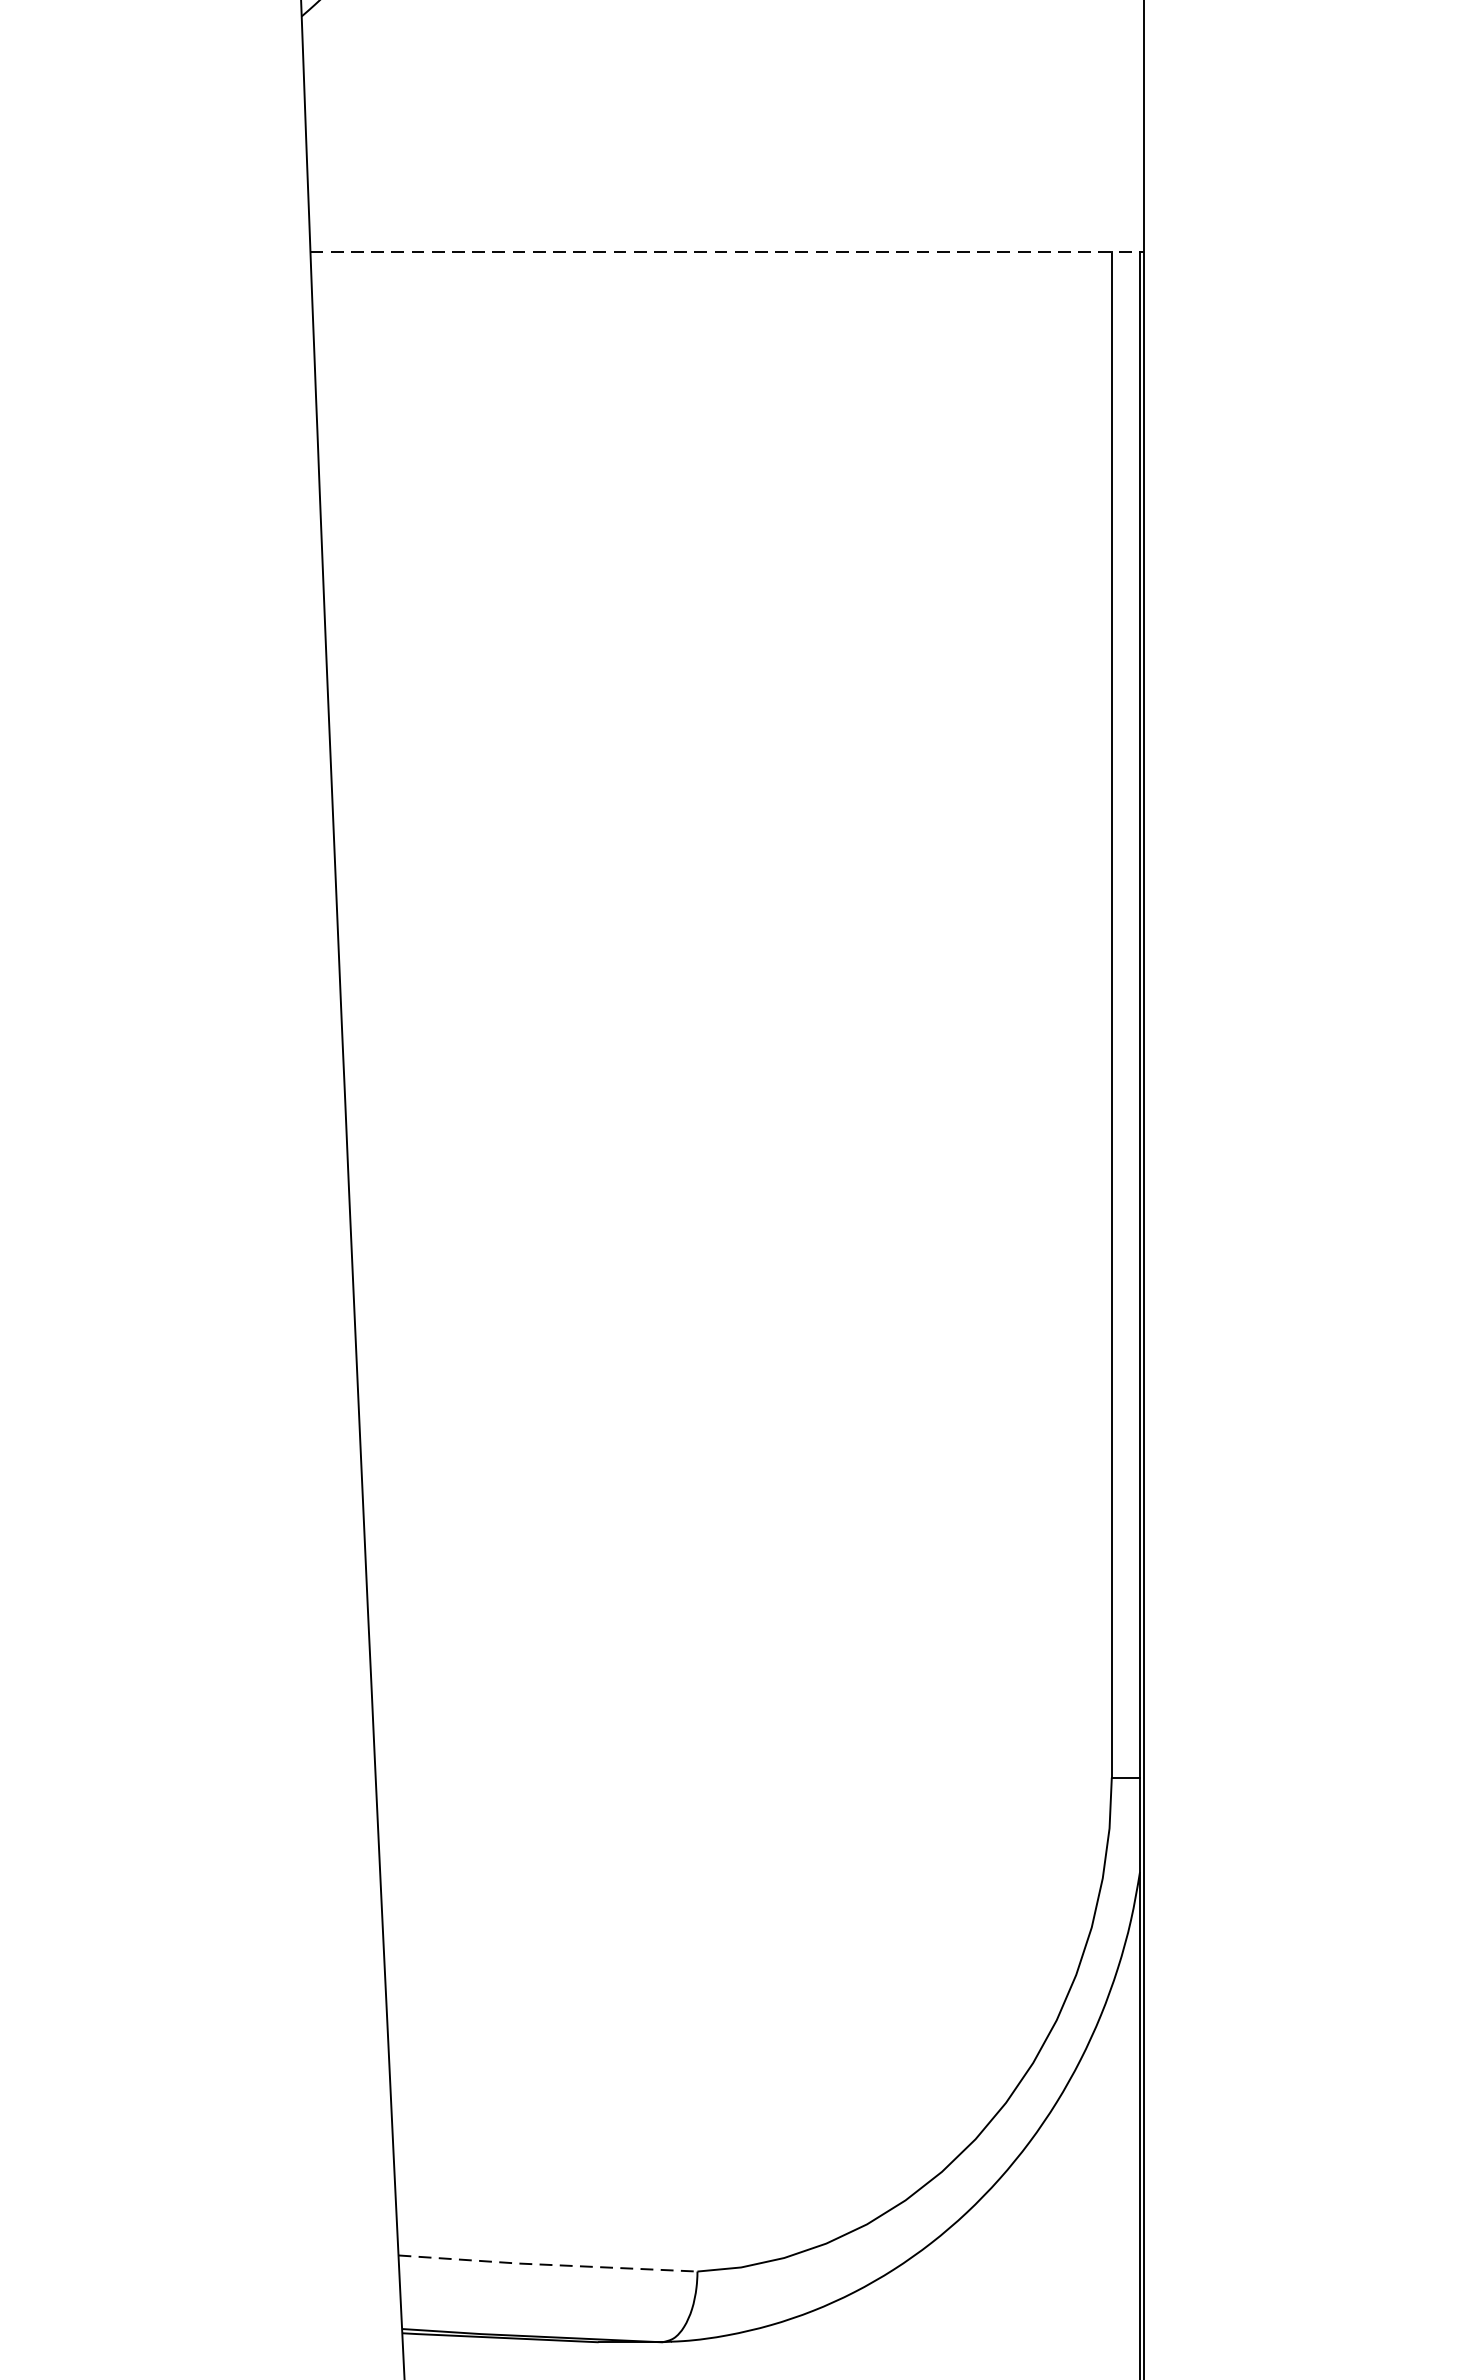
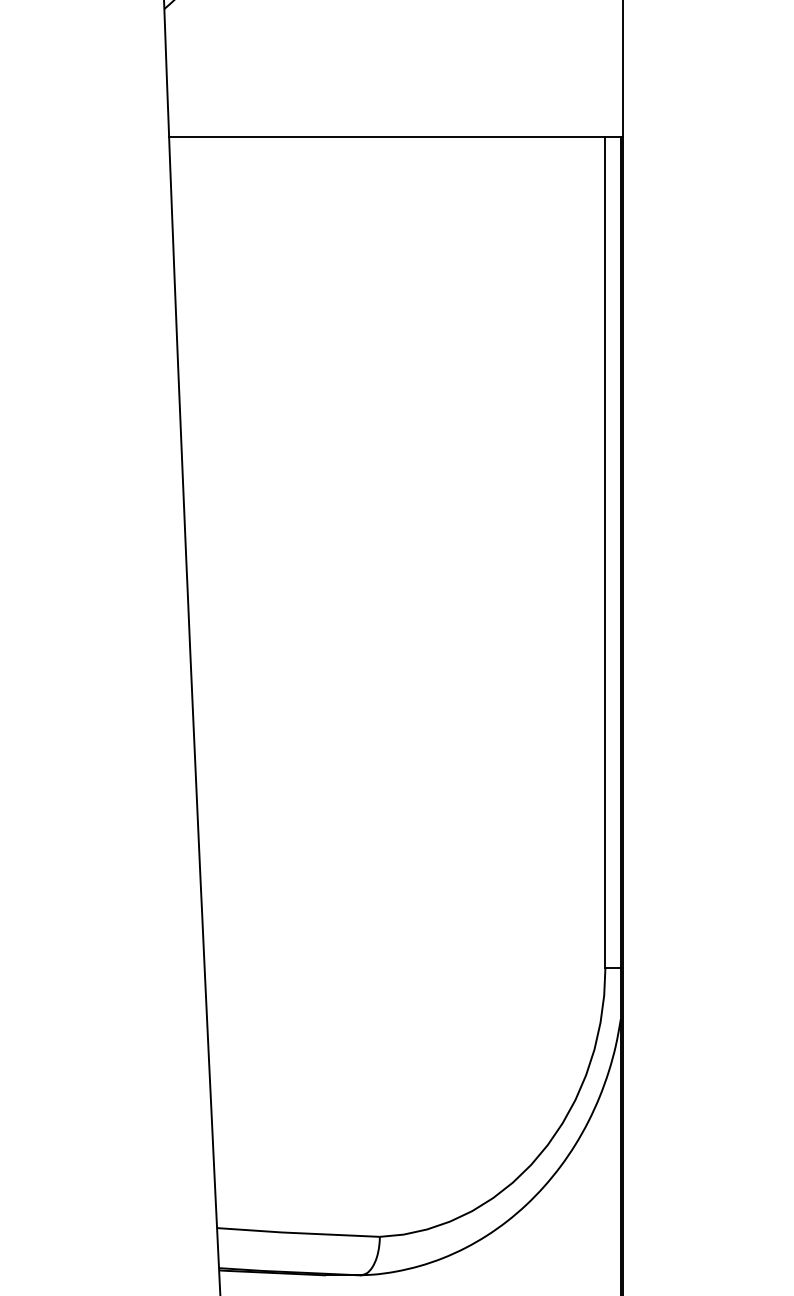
line: (728, 252) -> (396, 137), dashed -> solid
line: (548, 2265) -> (298, 1233), dashed -> solid

